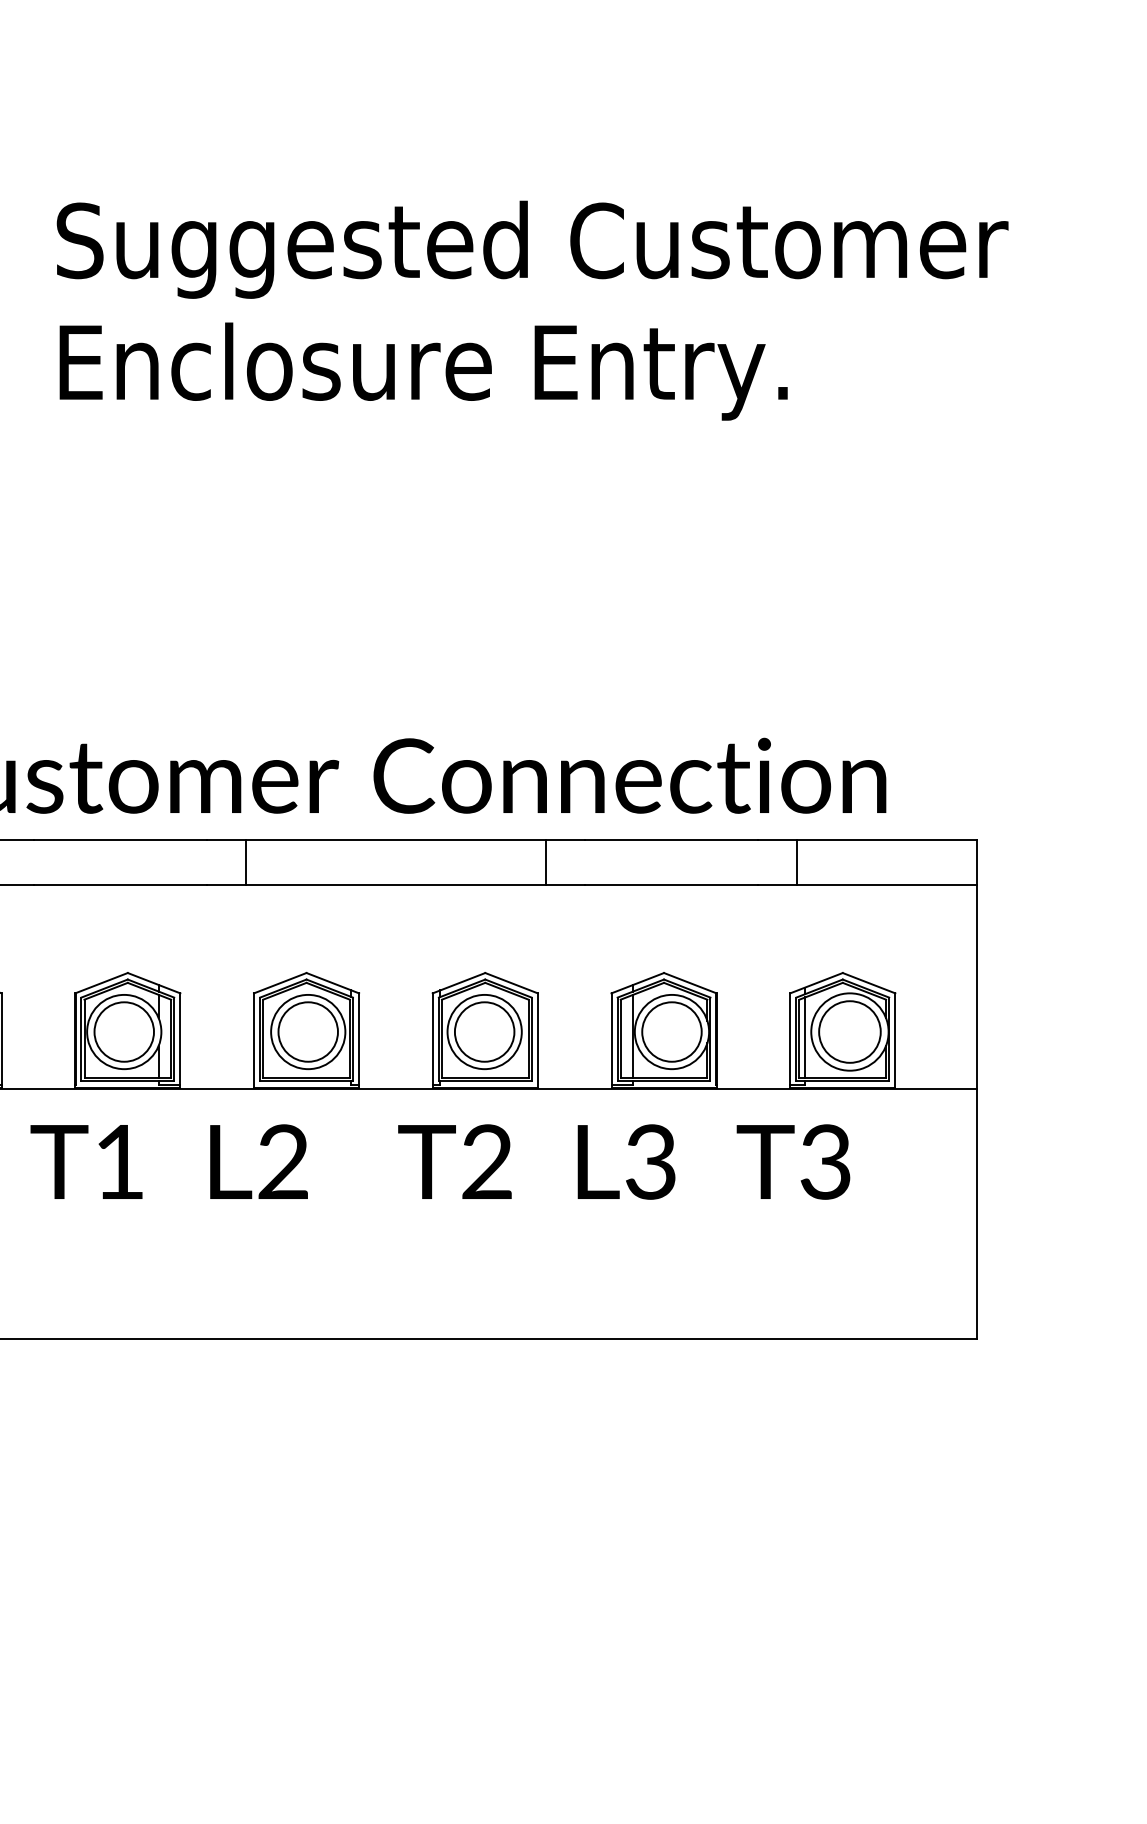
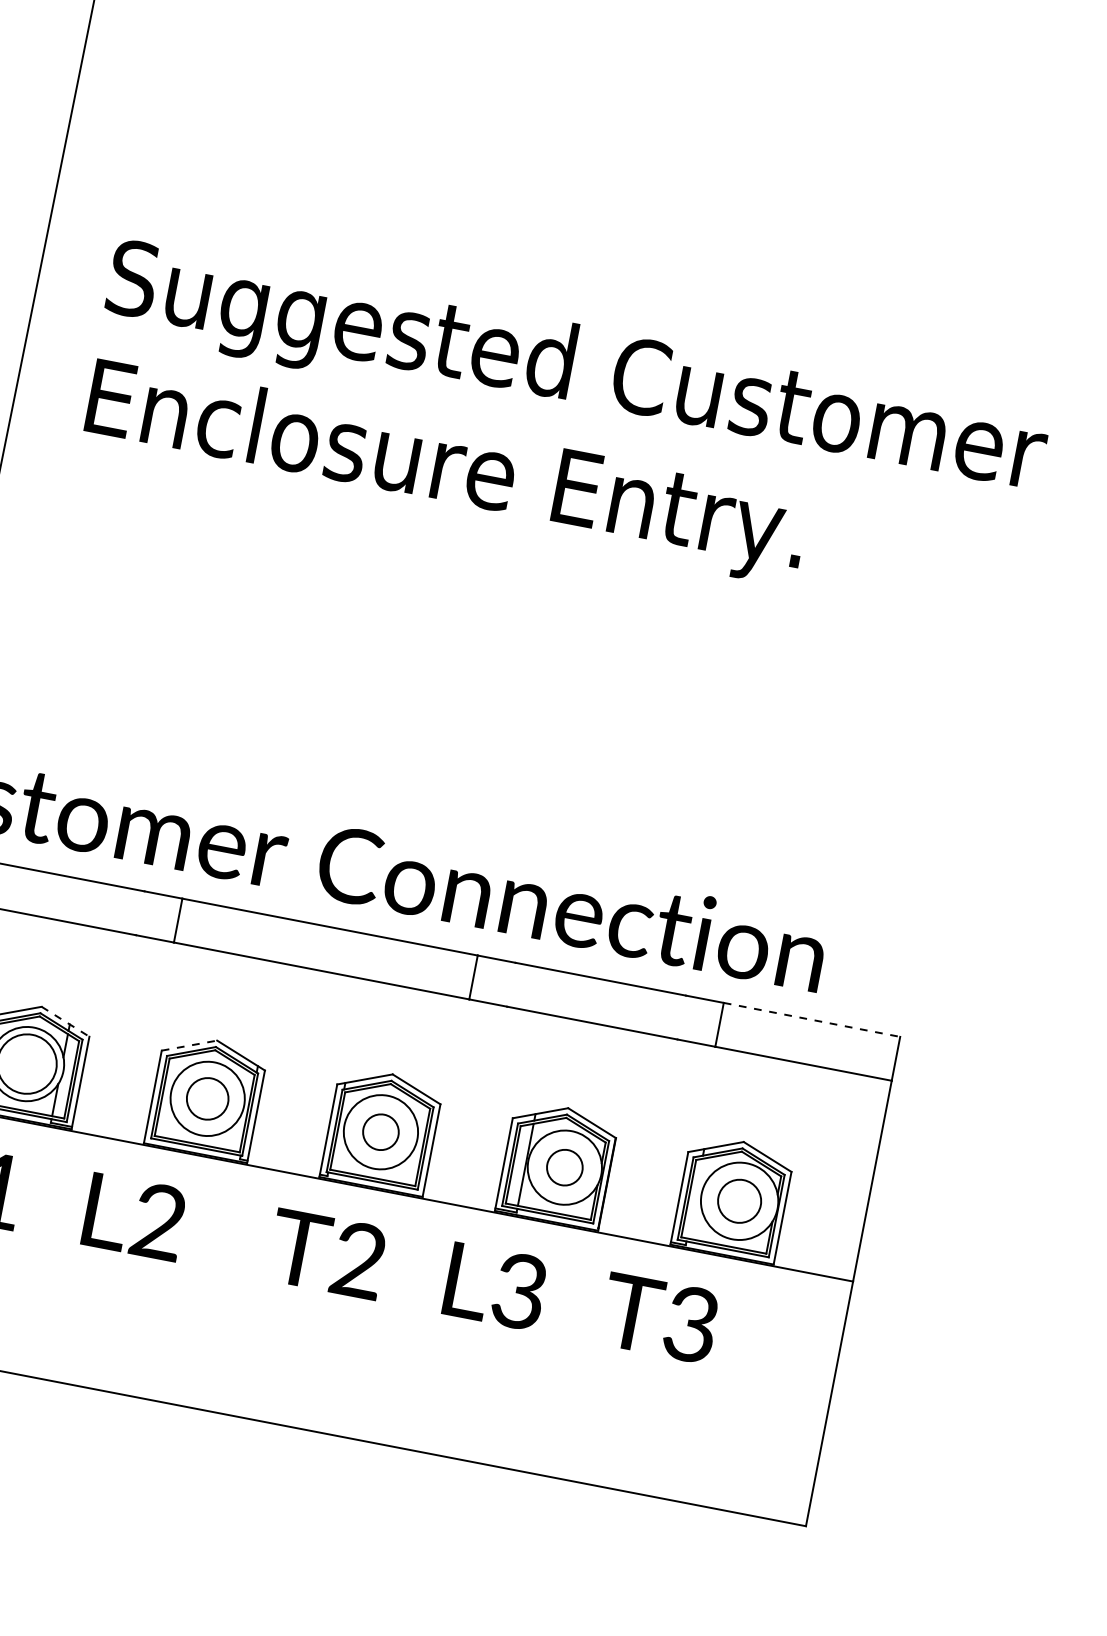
line: (886, 840) -> (811, 1020), solid -> dashed
line: (154, 983) -> (65, 1022), solid -> dashed
line: (280, 983) -> (189, 1045), solid -> dashed
circle: (307, 1031) -> (207, 1098), size x0.7
circle: (484, 1031) -> (380, 1131), size x0.6
circle: (671, 1031) -> (564, 1167), size x0.6
circle: (849, 1031) -> (739, 1200), size x0.7
line: (805, 1037) -> (694, 1198), removed

